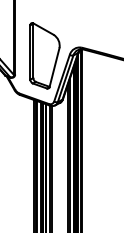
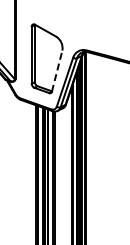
line: (54, 67) -> (57, 70), solid -> dashed

